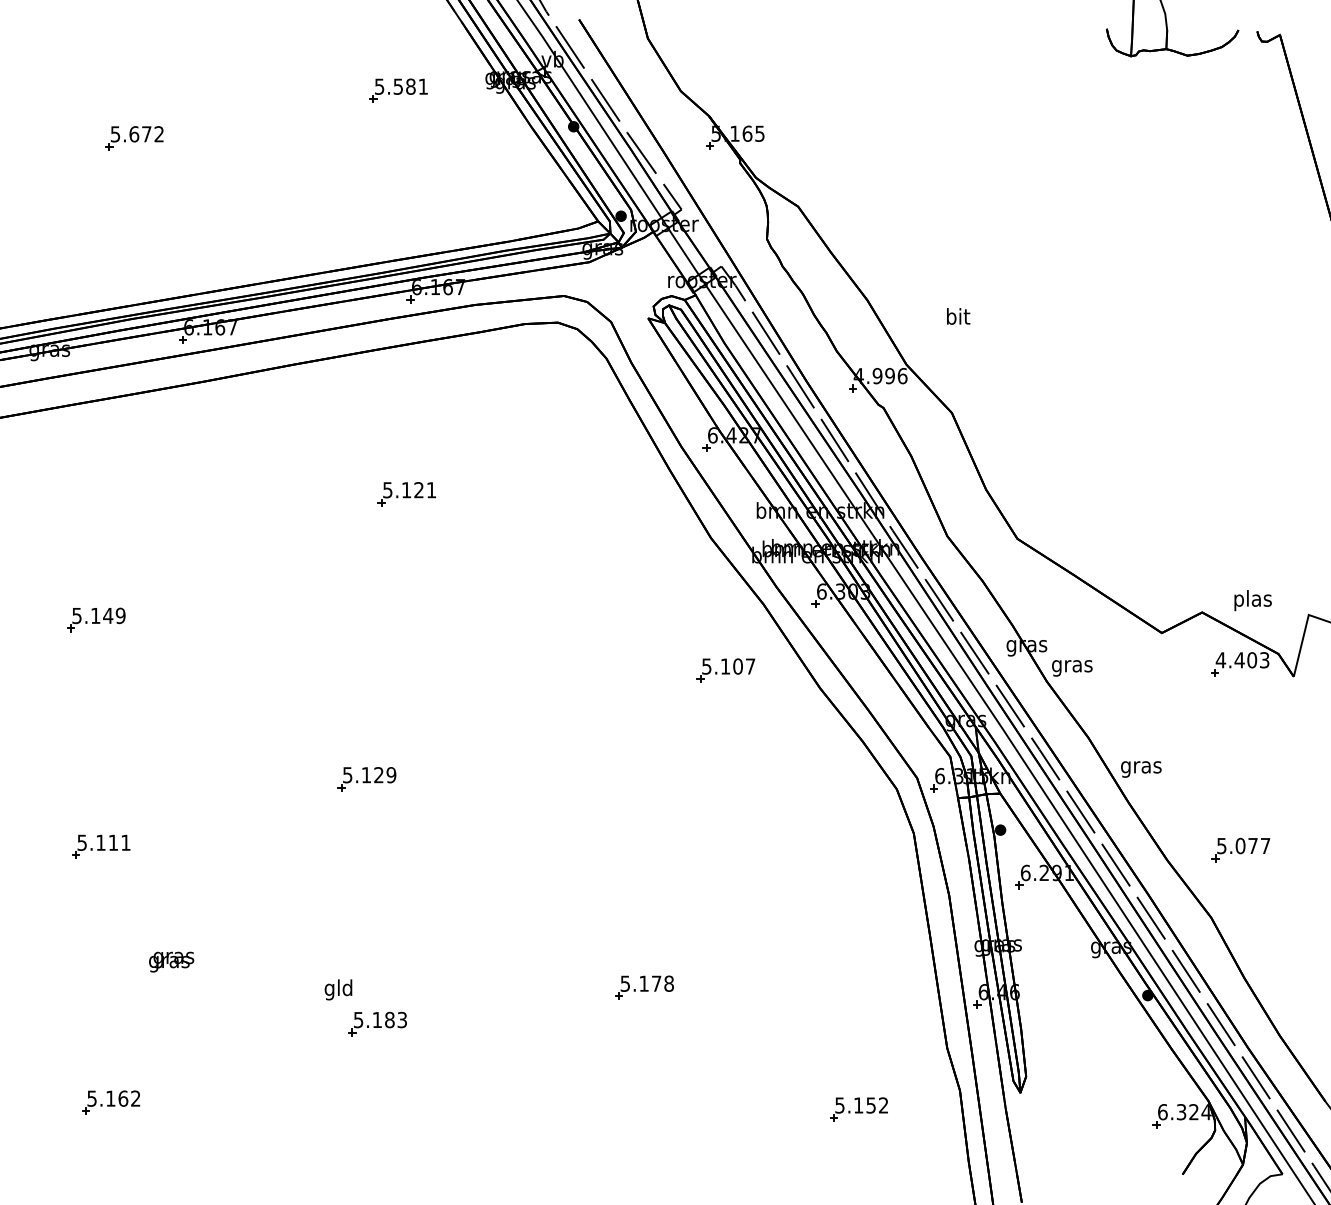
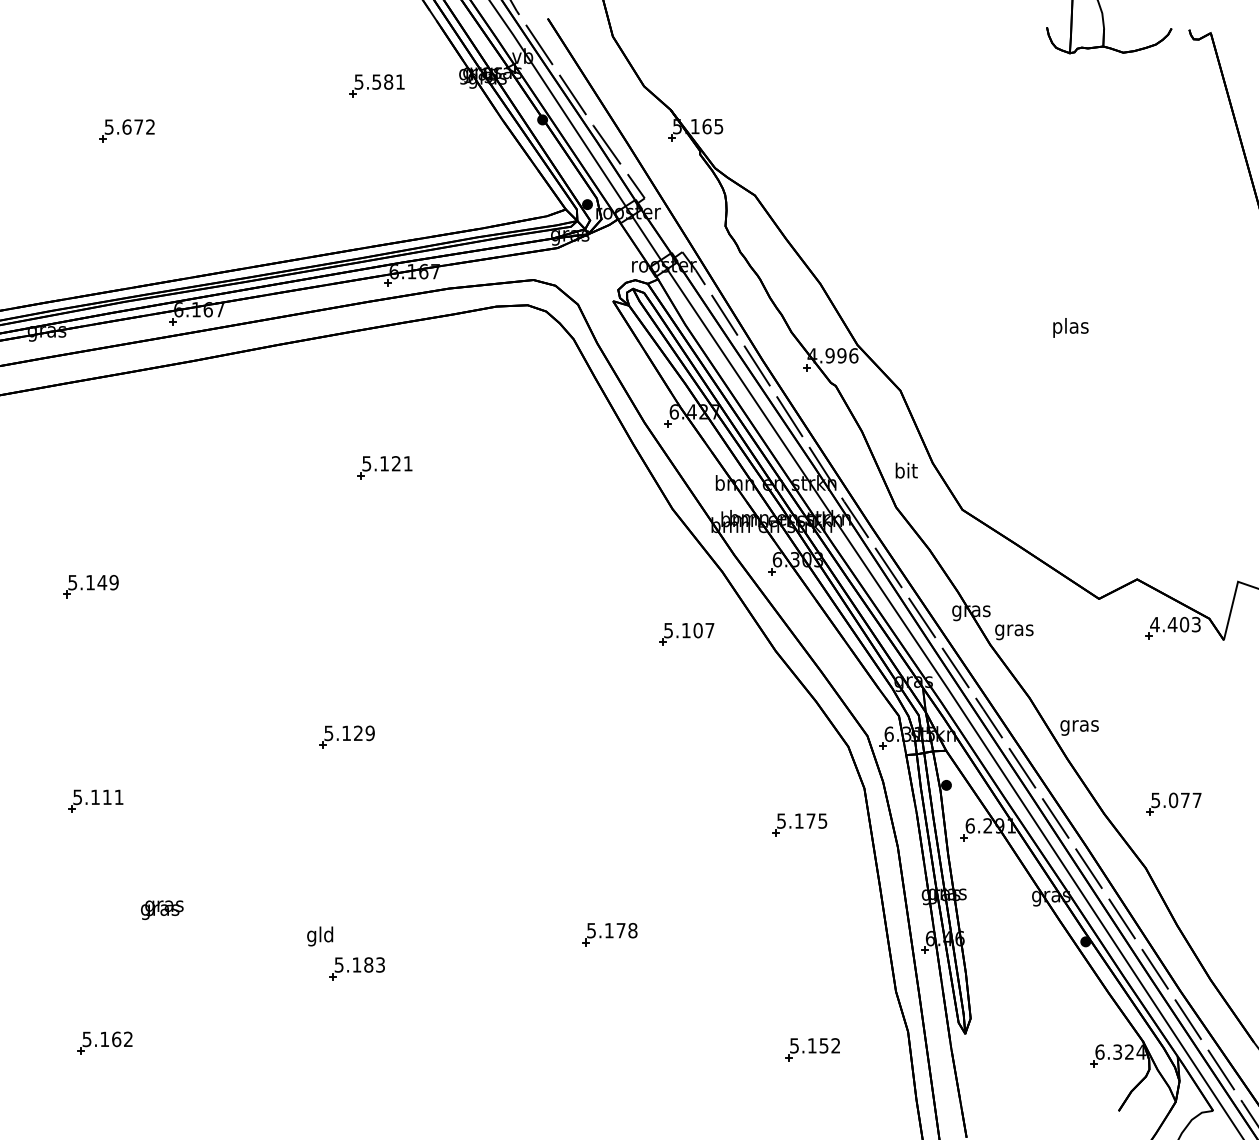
text: (958, 316) -> (906, 470), moved
text: (1252, 600) -> (1070, 327), moved
part: (845, 872) -> (799, 825), added

